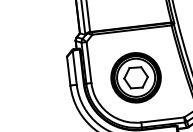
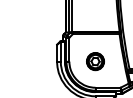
part: (136, 77) -> (95, 61), size x0.6

